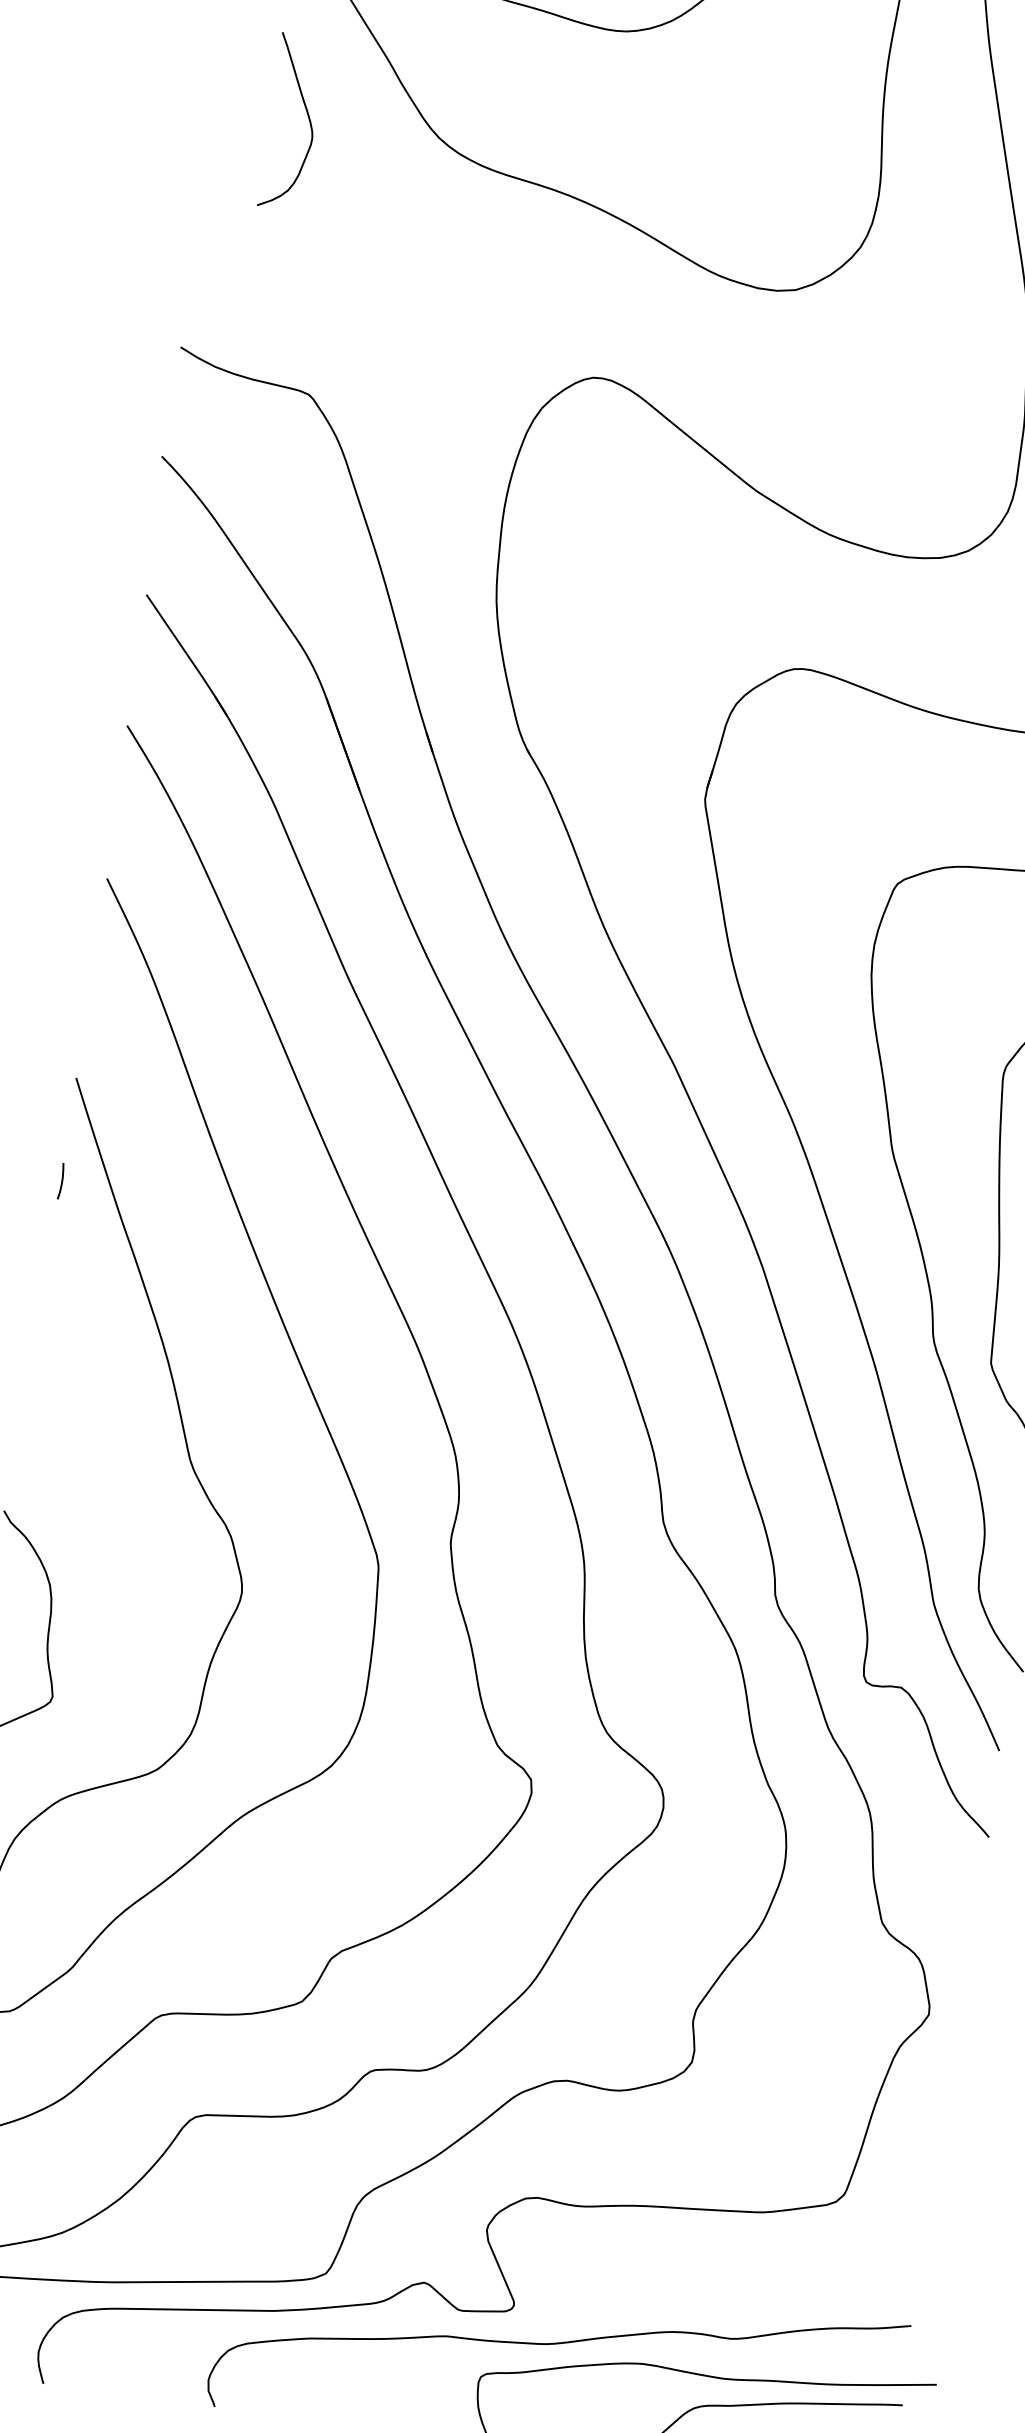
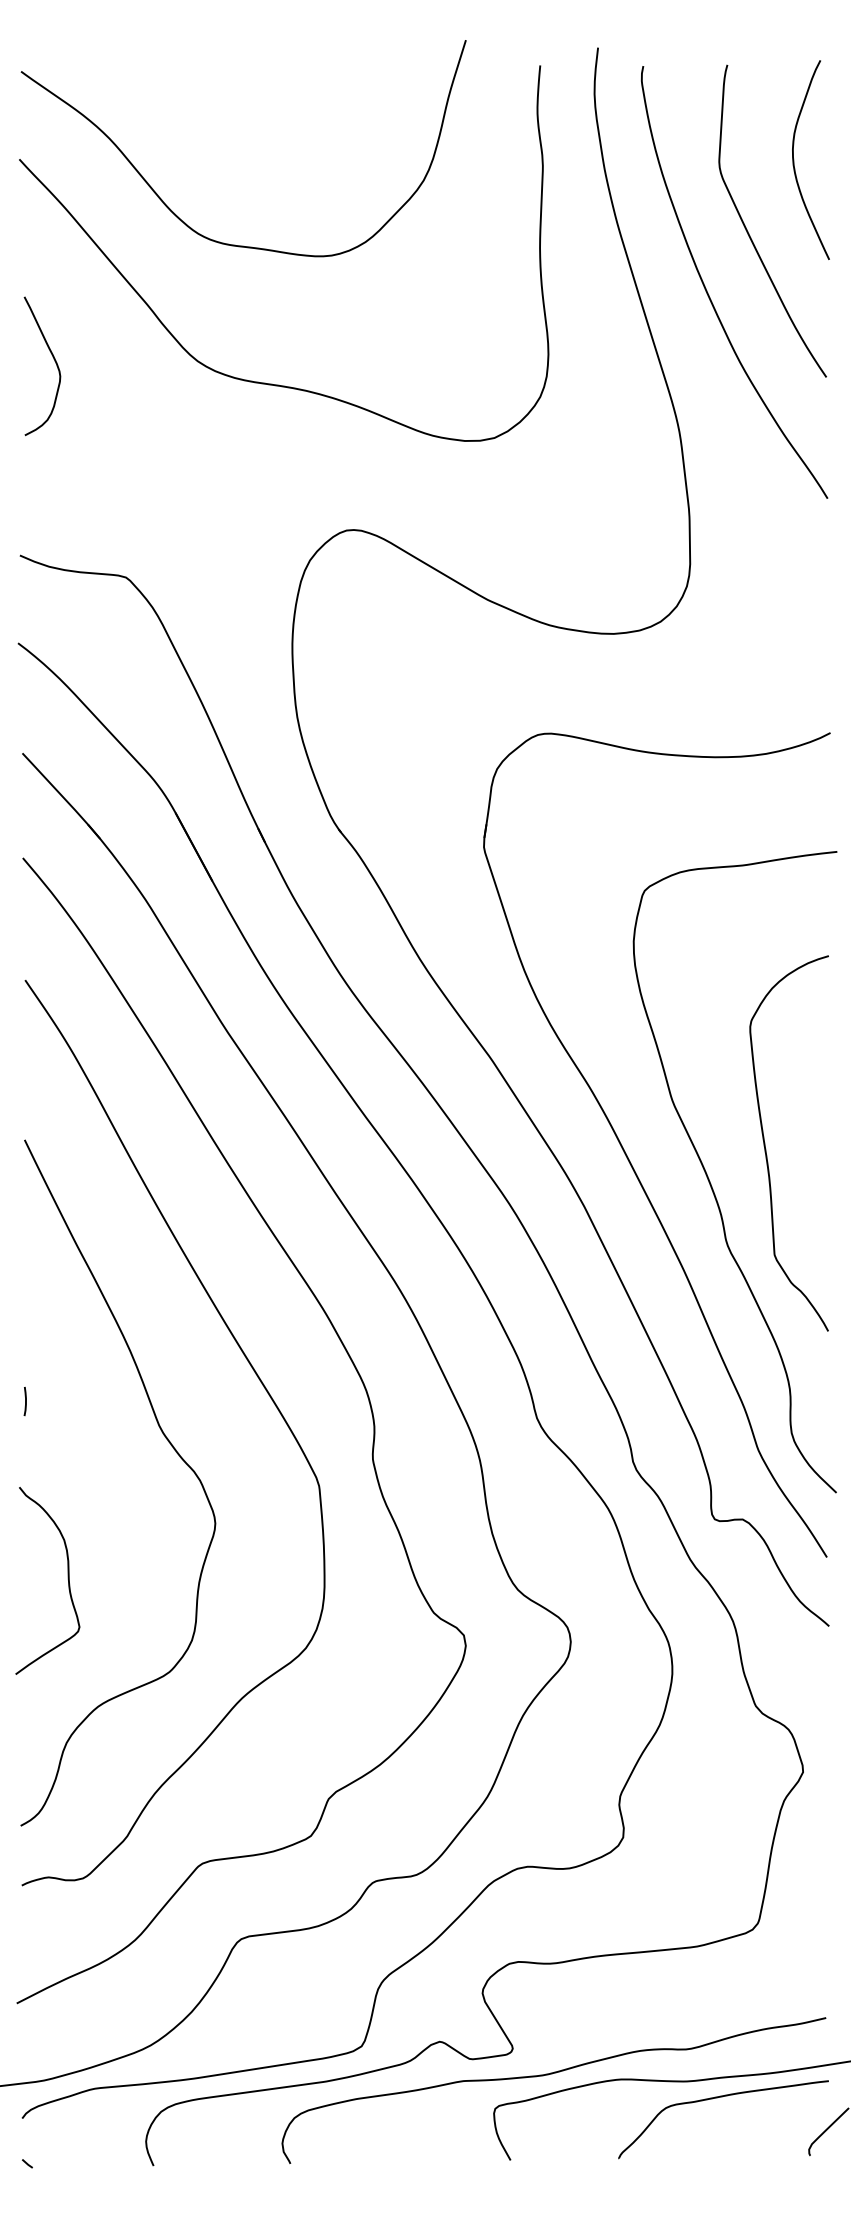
curve: (307, 118) -> (54, 361), moved
line: (61, 1181) -> (25, 1401), moved

